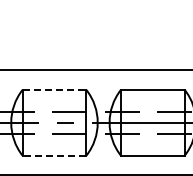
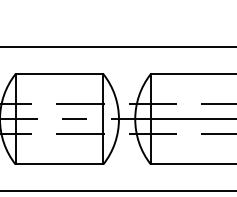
line: (54, 89) -> (59, 73), dashed -> solid
line: (54, 155) -> (59, 164), dashed -> solid

